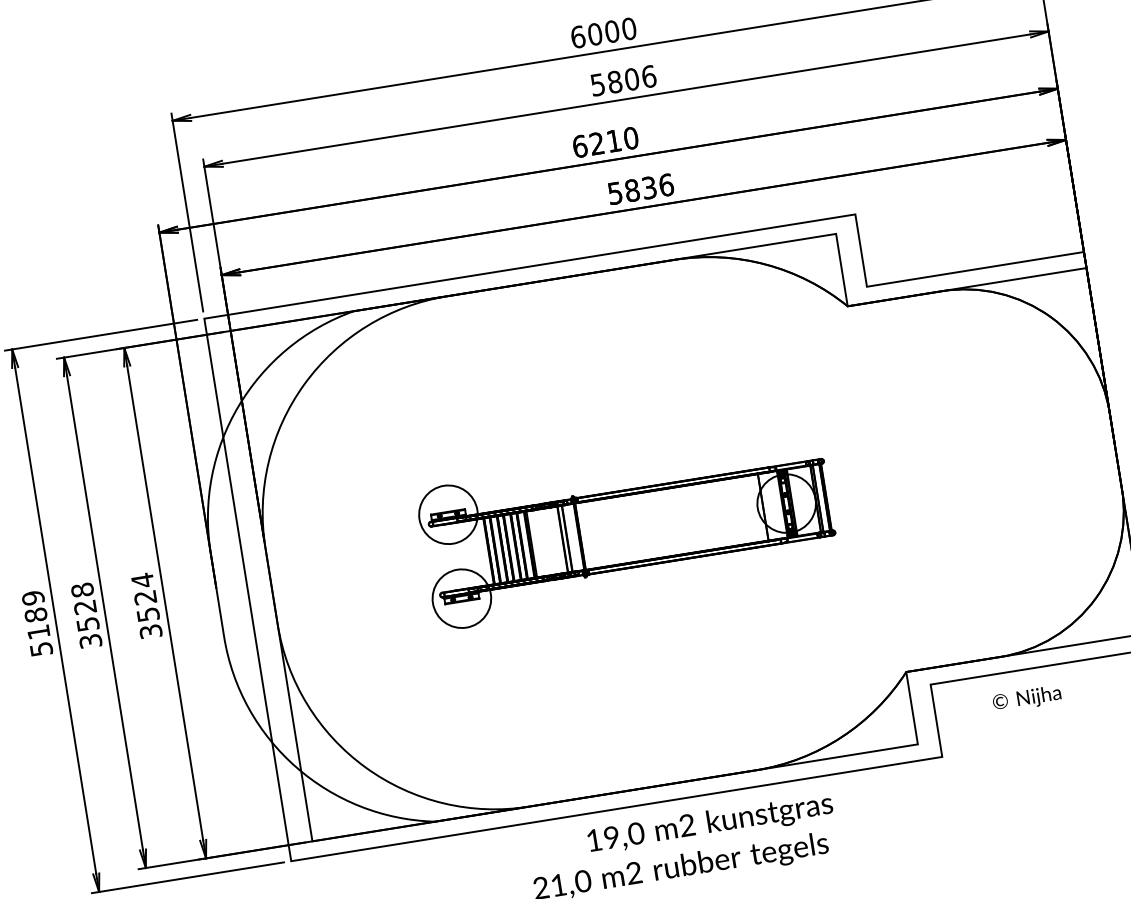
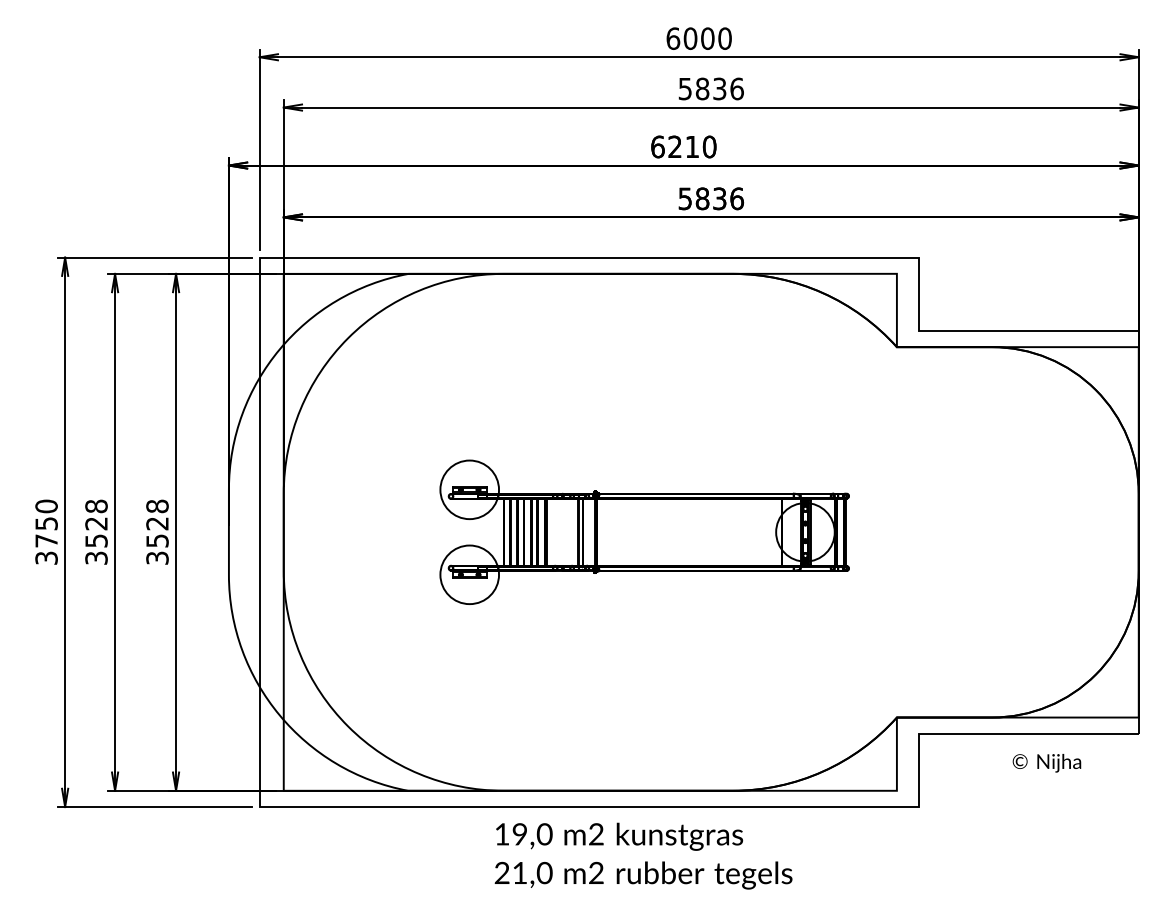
text: (631, 78) -> (719, 88), 5806 -> 5836
text: (142, 580) -> (157, 506), 3524 -> 3528
text: (37, 622) -> (46, 531), 5189 -> 3750
text: (1026, 699) -> (1046, 763), moved
text: (710, 823) -> (619, 836), moved

